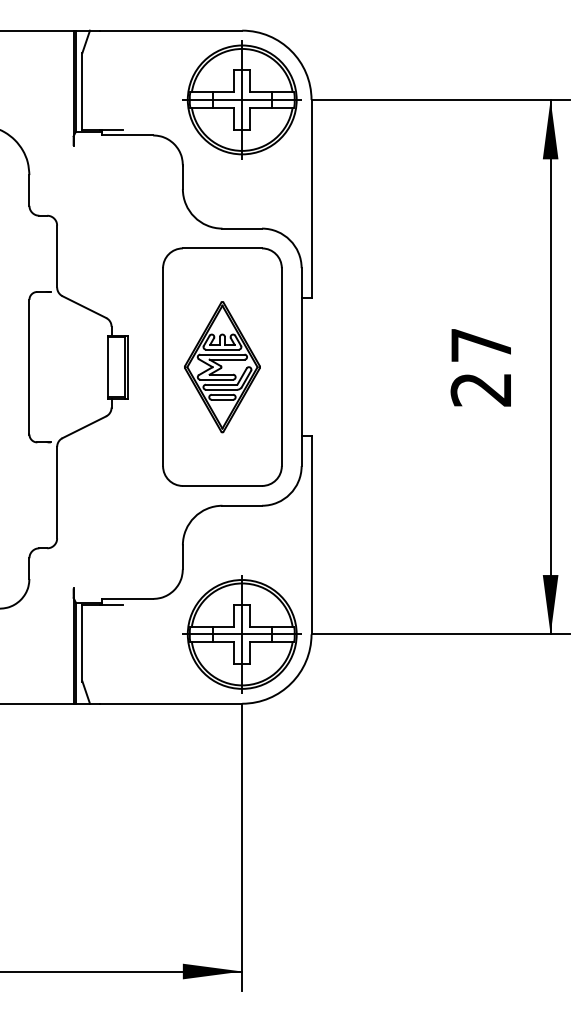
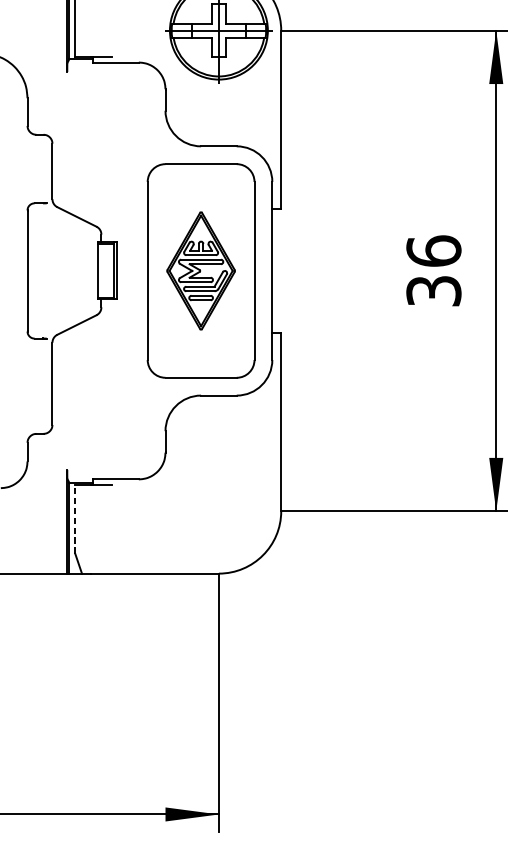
text: (481, 366) -> (434, 270), 27 -> 36
part: (241, 634) -> (218, 511), removed
line: (82, 642) -> (75, 518), solid -> dashed

